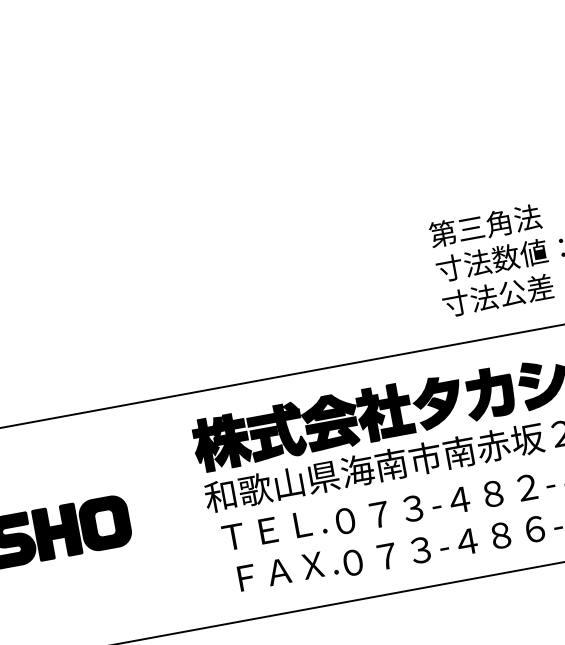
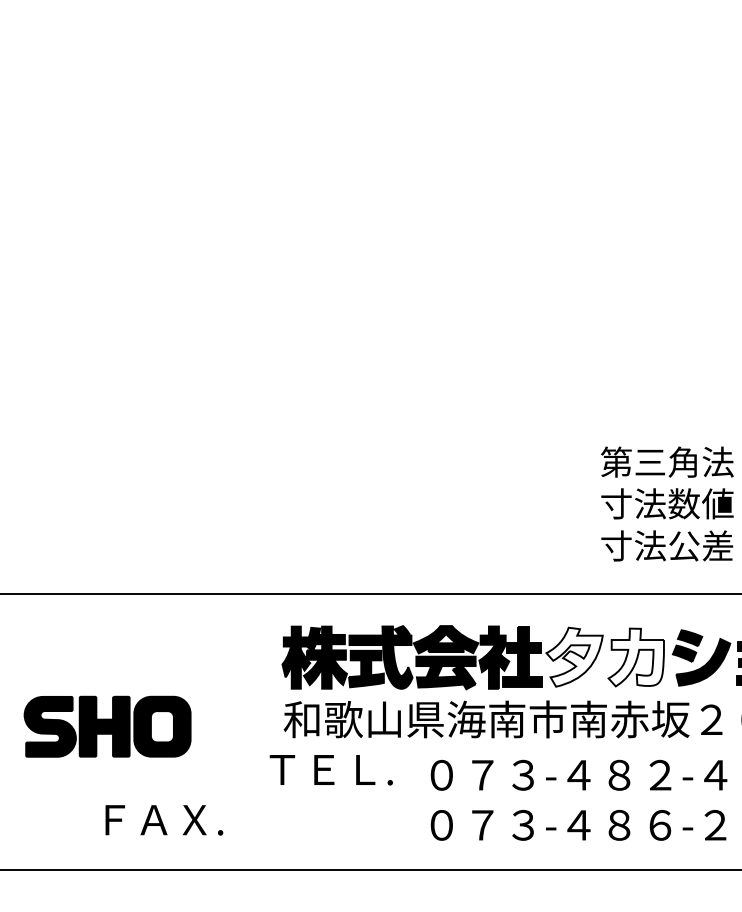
fill: (488, 393) -> (635, 657), removed
fill: (437, 401) -> (574, 656), removed
text: (273, 530) -> (330, 770), moved
text: (287, 570) -> (164, 820), moved

